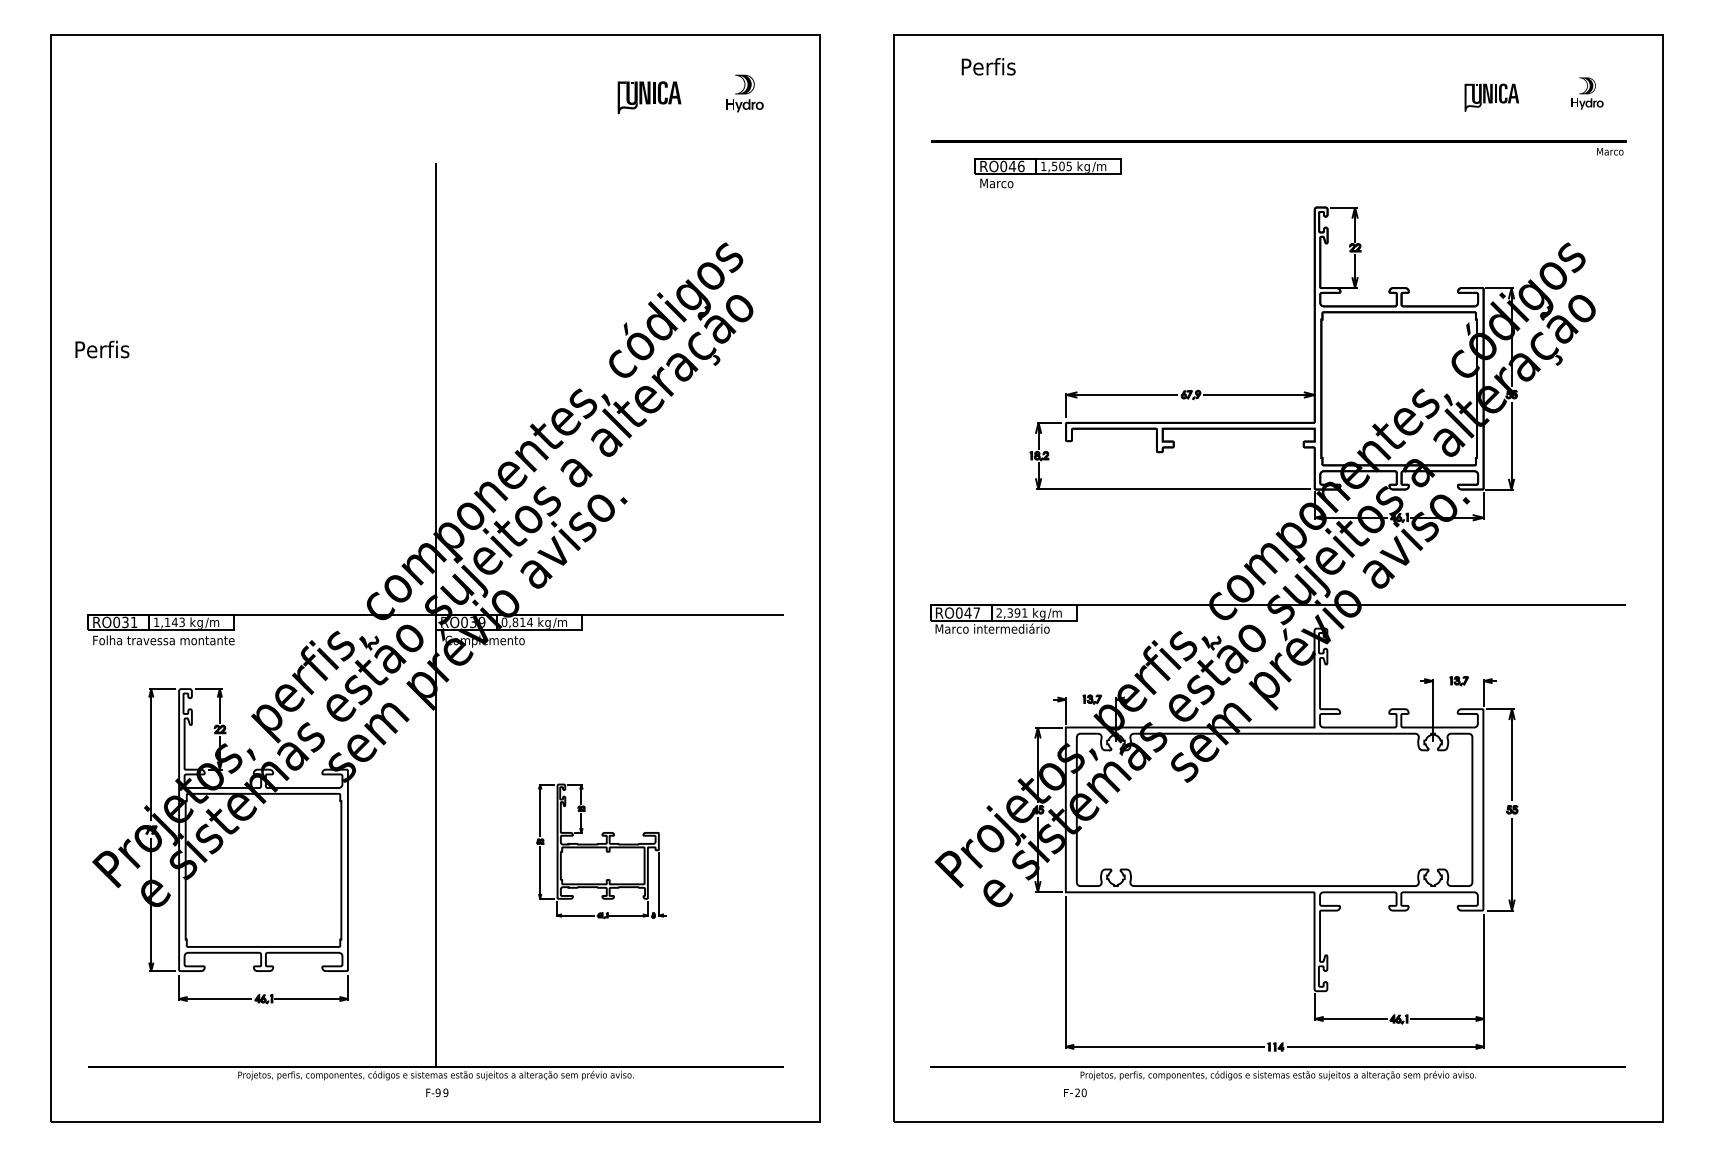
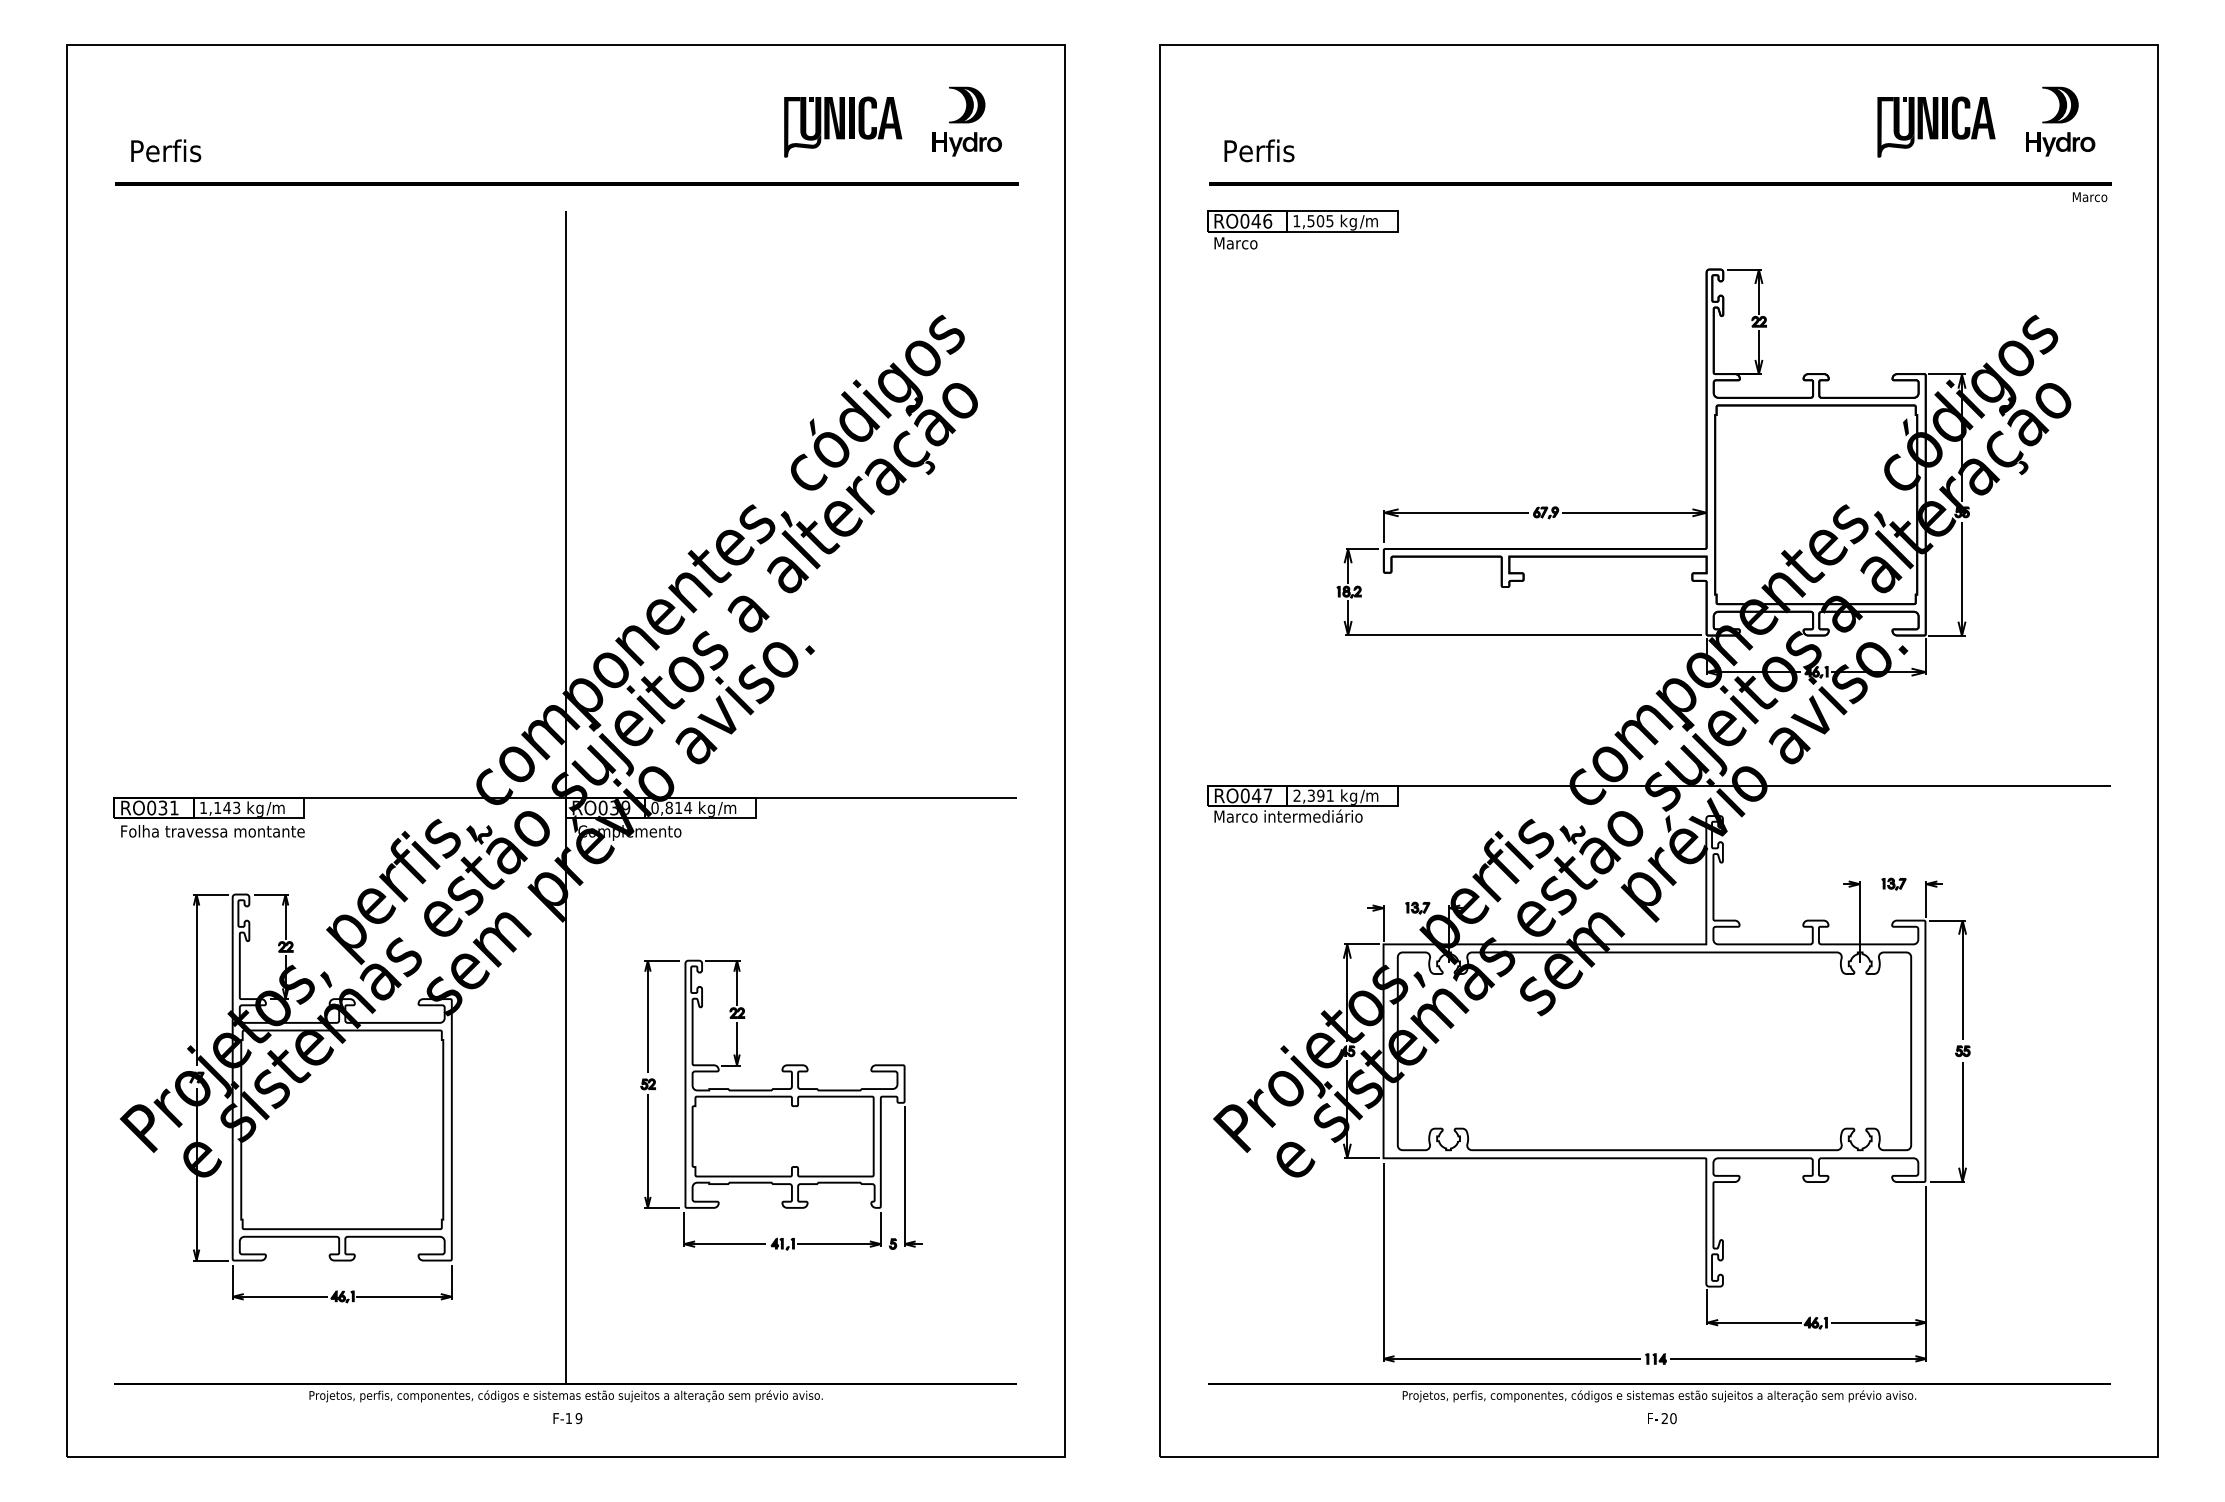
text: (988, 66) -> (1259, 150), moved
part: (744, 93) -> (966, 121), size x1.43
part: (1587, 93) -> (2060, 121), size x1.67
part: (649, 97) -> (843, 126), size x1.43
part: (1491, 97) -> (1936, 126), size x1.67
fill: (436, 141) -> (566, 183), added
part: (1048, 172) -> (1302, 229), moved
text: (102, 349) -> (166, 150), moved
part: (601, 850) -> (781, 1104), size x1.67
text: (437, 1092) -> (568, 1418), F-9 -> F-1
text: (1075, 1092) -> (1662, 1418), moved

